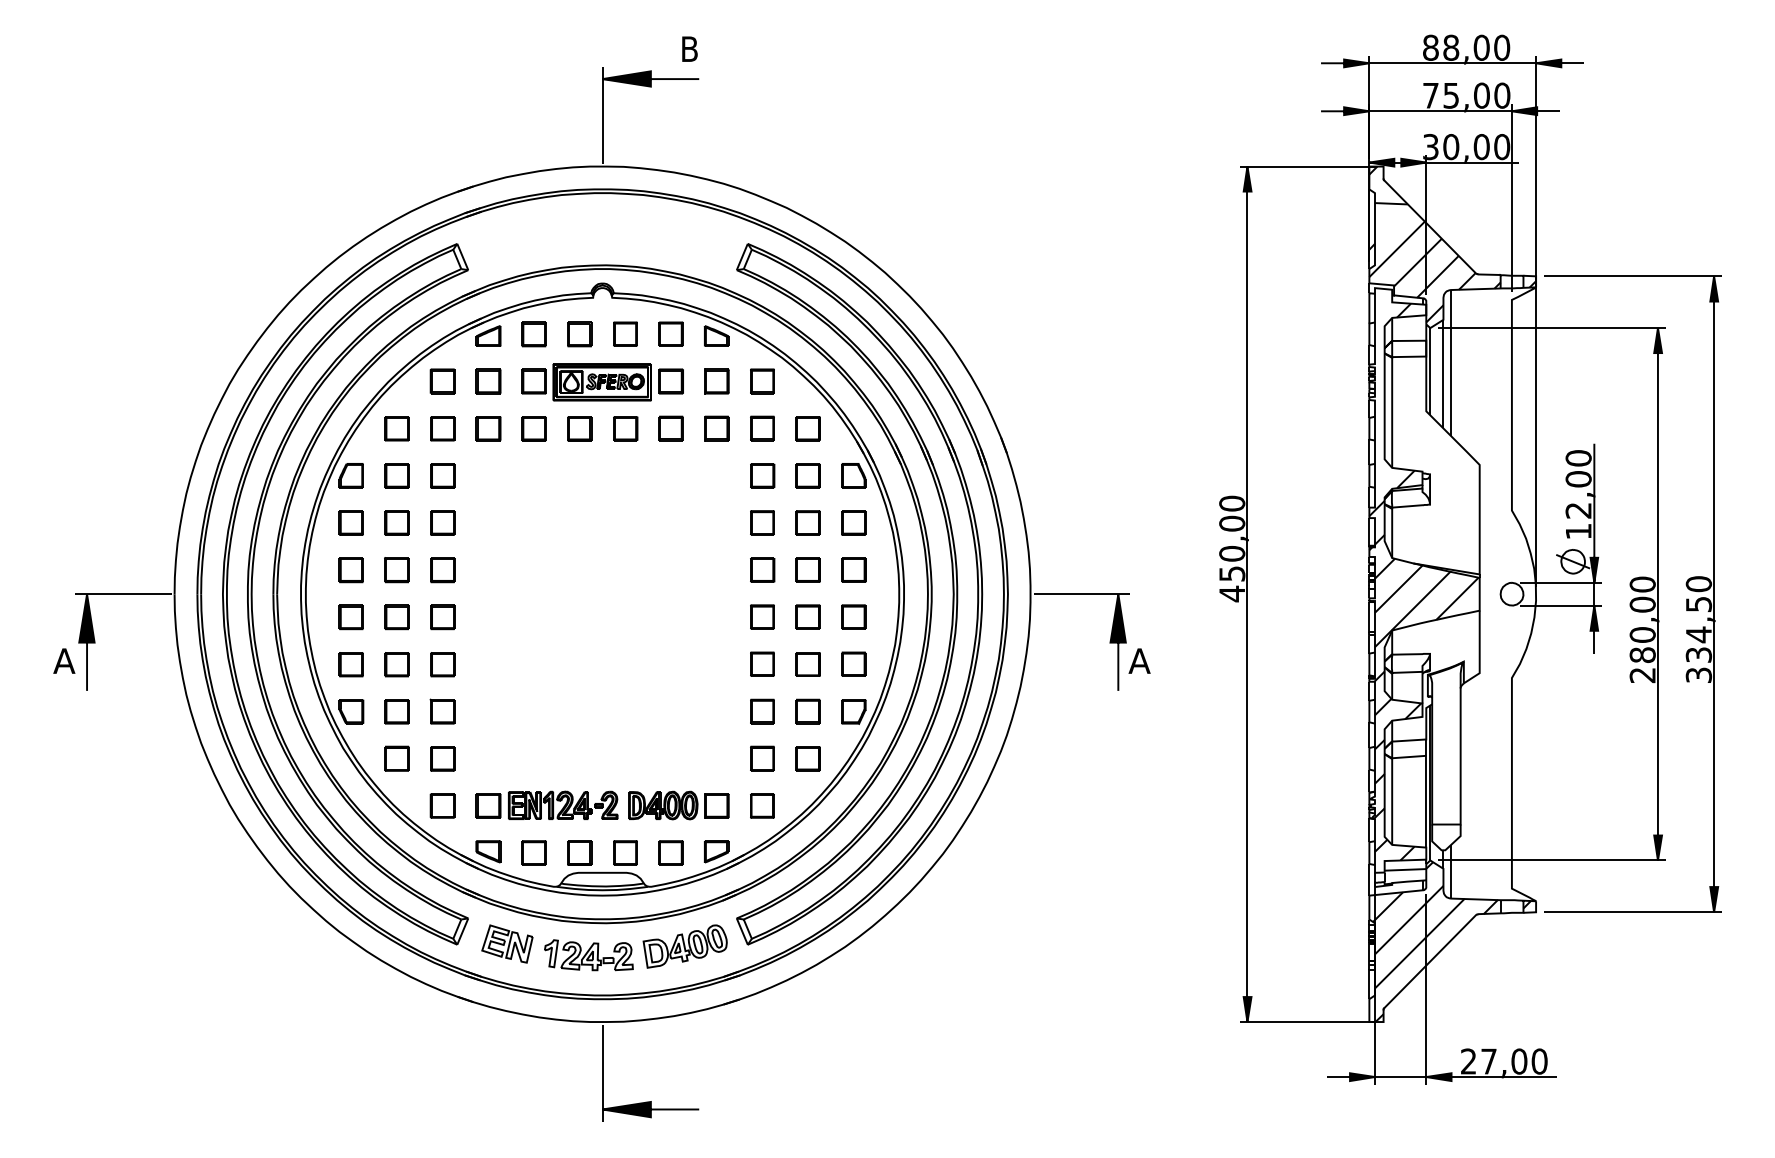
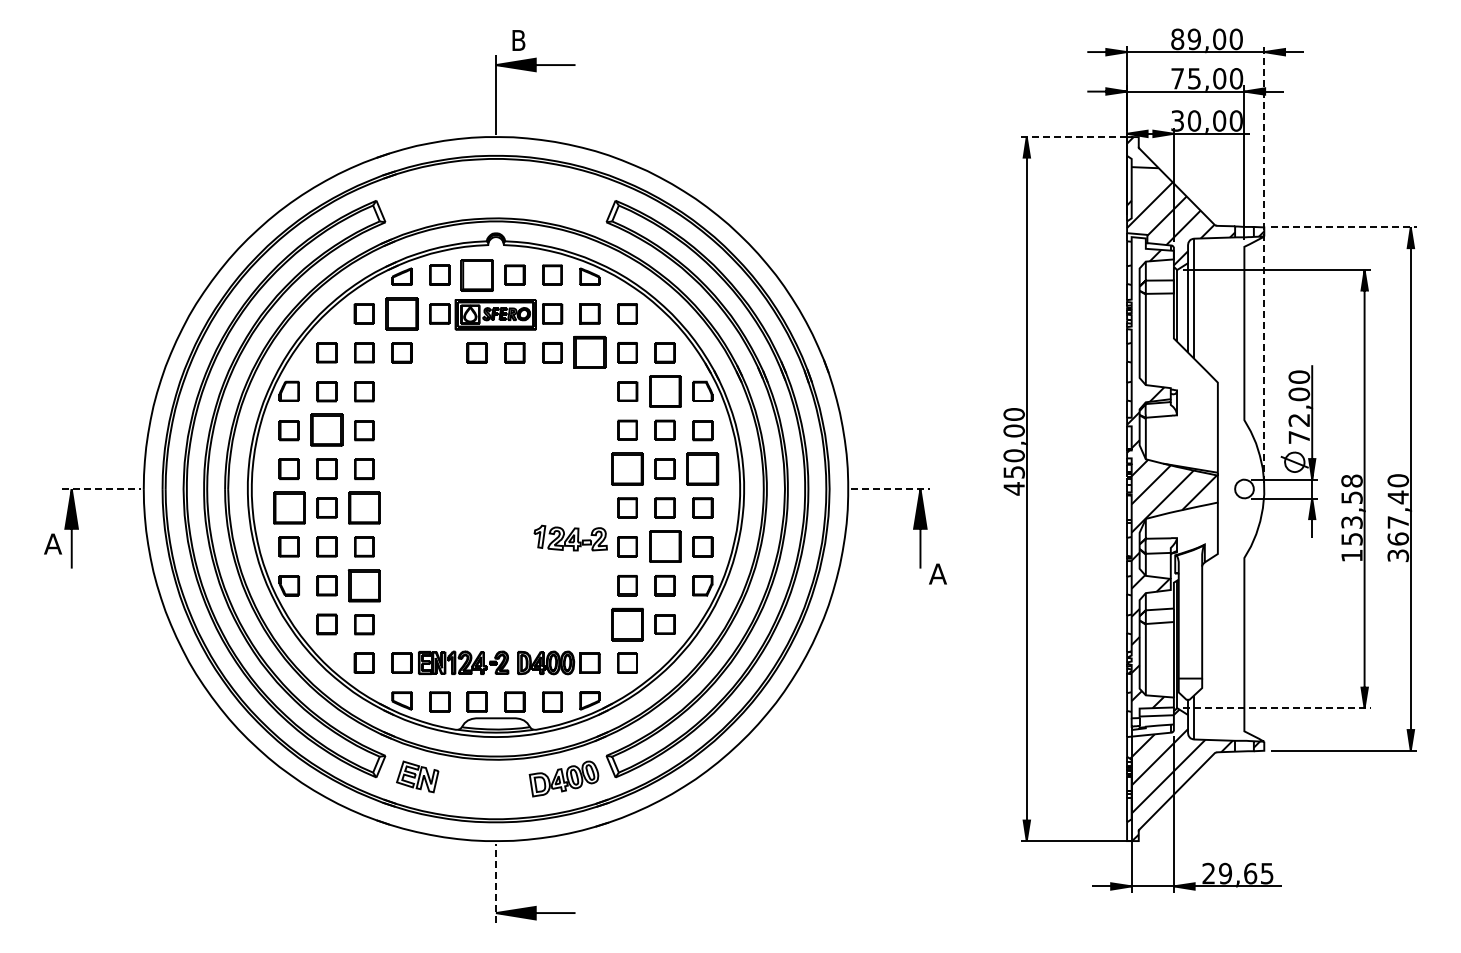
text: (1450, 48) -> (1193, 39), 88,00 -> 89,00
text: (689, 49) -> (518, 40), moved
line: (1309, 167) -> (1077, 137), solid -> dashed
line: (1633, 276) -> (1344, 227), solid -> dashed
line: (1536, 321) -> (1264, 264), solid -> dashed
part: (578, 333) -> (476, 274), size x1.6
part: (487, 380) -> (401, 313), size x1.6
part: (533, 428) -> (439, 352), removed
part: (716, 428) -> (589, 352), size x1.6
part: (807, 475) -> (664, 391), size x1.6
part: (396, 523) -> (326, 430), size x1.6
text: (1577, 531) -> (1298, 437), 12,00 -> 72,00
part: (762, 569) -> (627, 468), size x1.6
part: (853, 569) -> (702, 468), size x1.6
line: (123, 594) -> (101, 489), solid -> dashed
line: (1081, 594) -> (890, 489), solid -> dashed
part: (350, 616) -> (288, 507), size x1.6
part: (442, 616) -> (364, 507), size x1.6
text: (1699, 628) -> (1398, 517), 334,50 -> 367,40
text: (1642, 630) -> (1351, 518), 280,00 -> 153,58
text: (1139, 660) -> (937, 573), moved
part: (807, 664) -> (664, 546), size x1.6
part: (441, 711) -> (363, 585), size x1.6
part: (762, 757) -> (627, 623), size x1.6
line: (1552, 860) -> (1277, 708), solid -> dashed
part: (588, 954) -> (570, 537), moved
text: (1514, 1061) -> (1246, 873), 27,00 -> 29,65
line: (601, 1073) -> (495, 883), solid -> dashed

